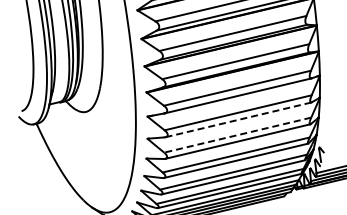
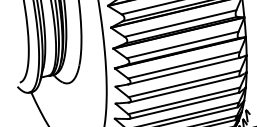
line: (238, 119) -> (184, 88), dashed -> solid
line: (237, 135) -> (184, 101), dashed -> solid

